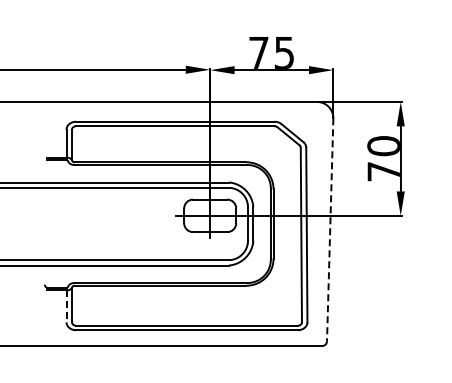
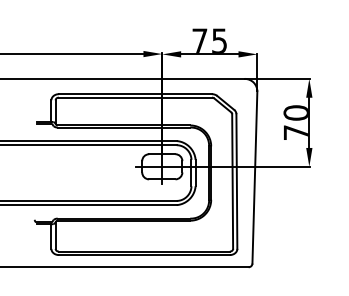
line: (330, 229) -> (255, 177), dashed -> solid
line: (66, 306) -> (51, 236), dashed -> solid

